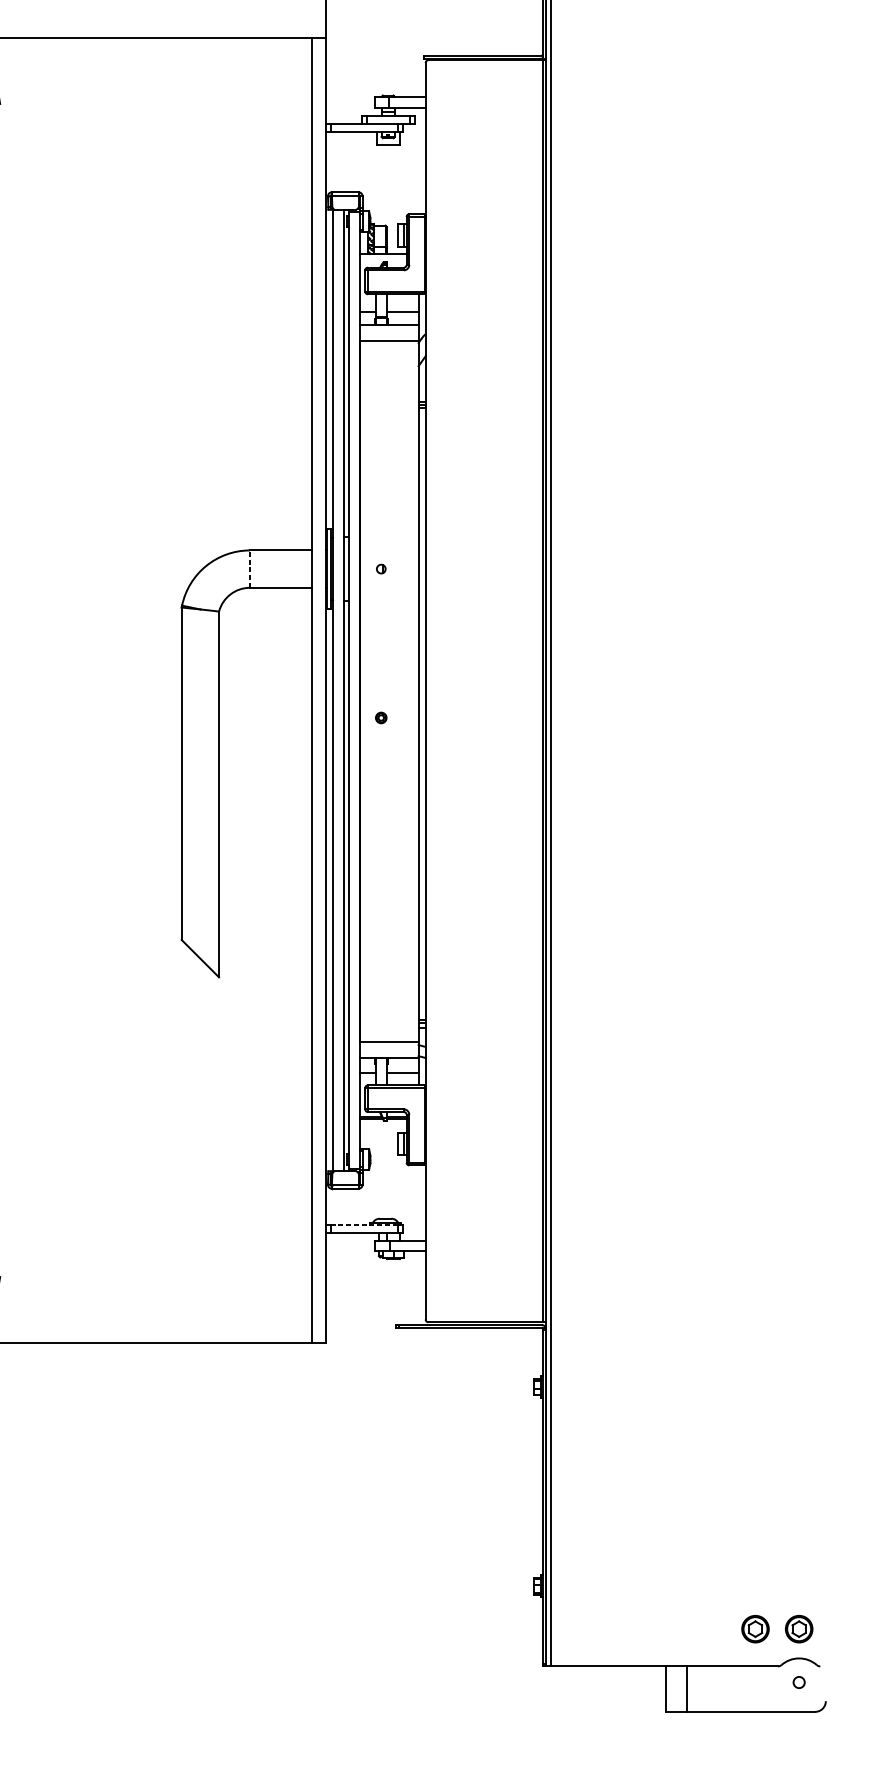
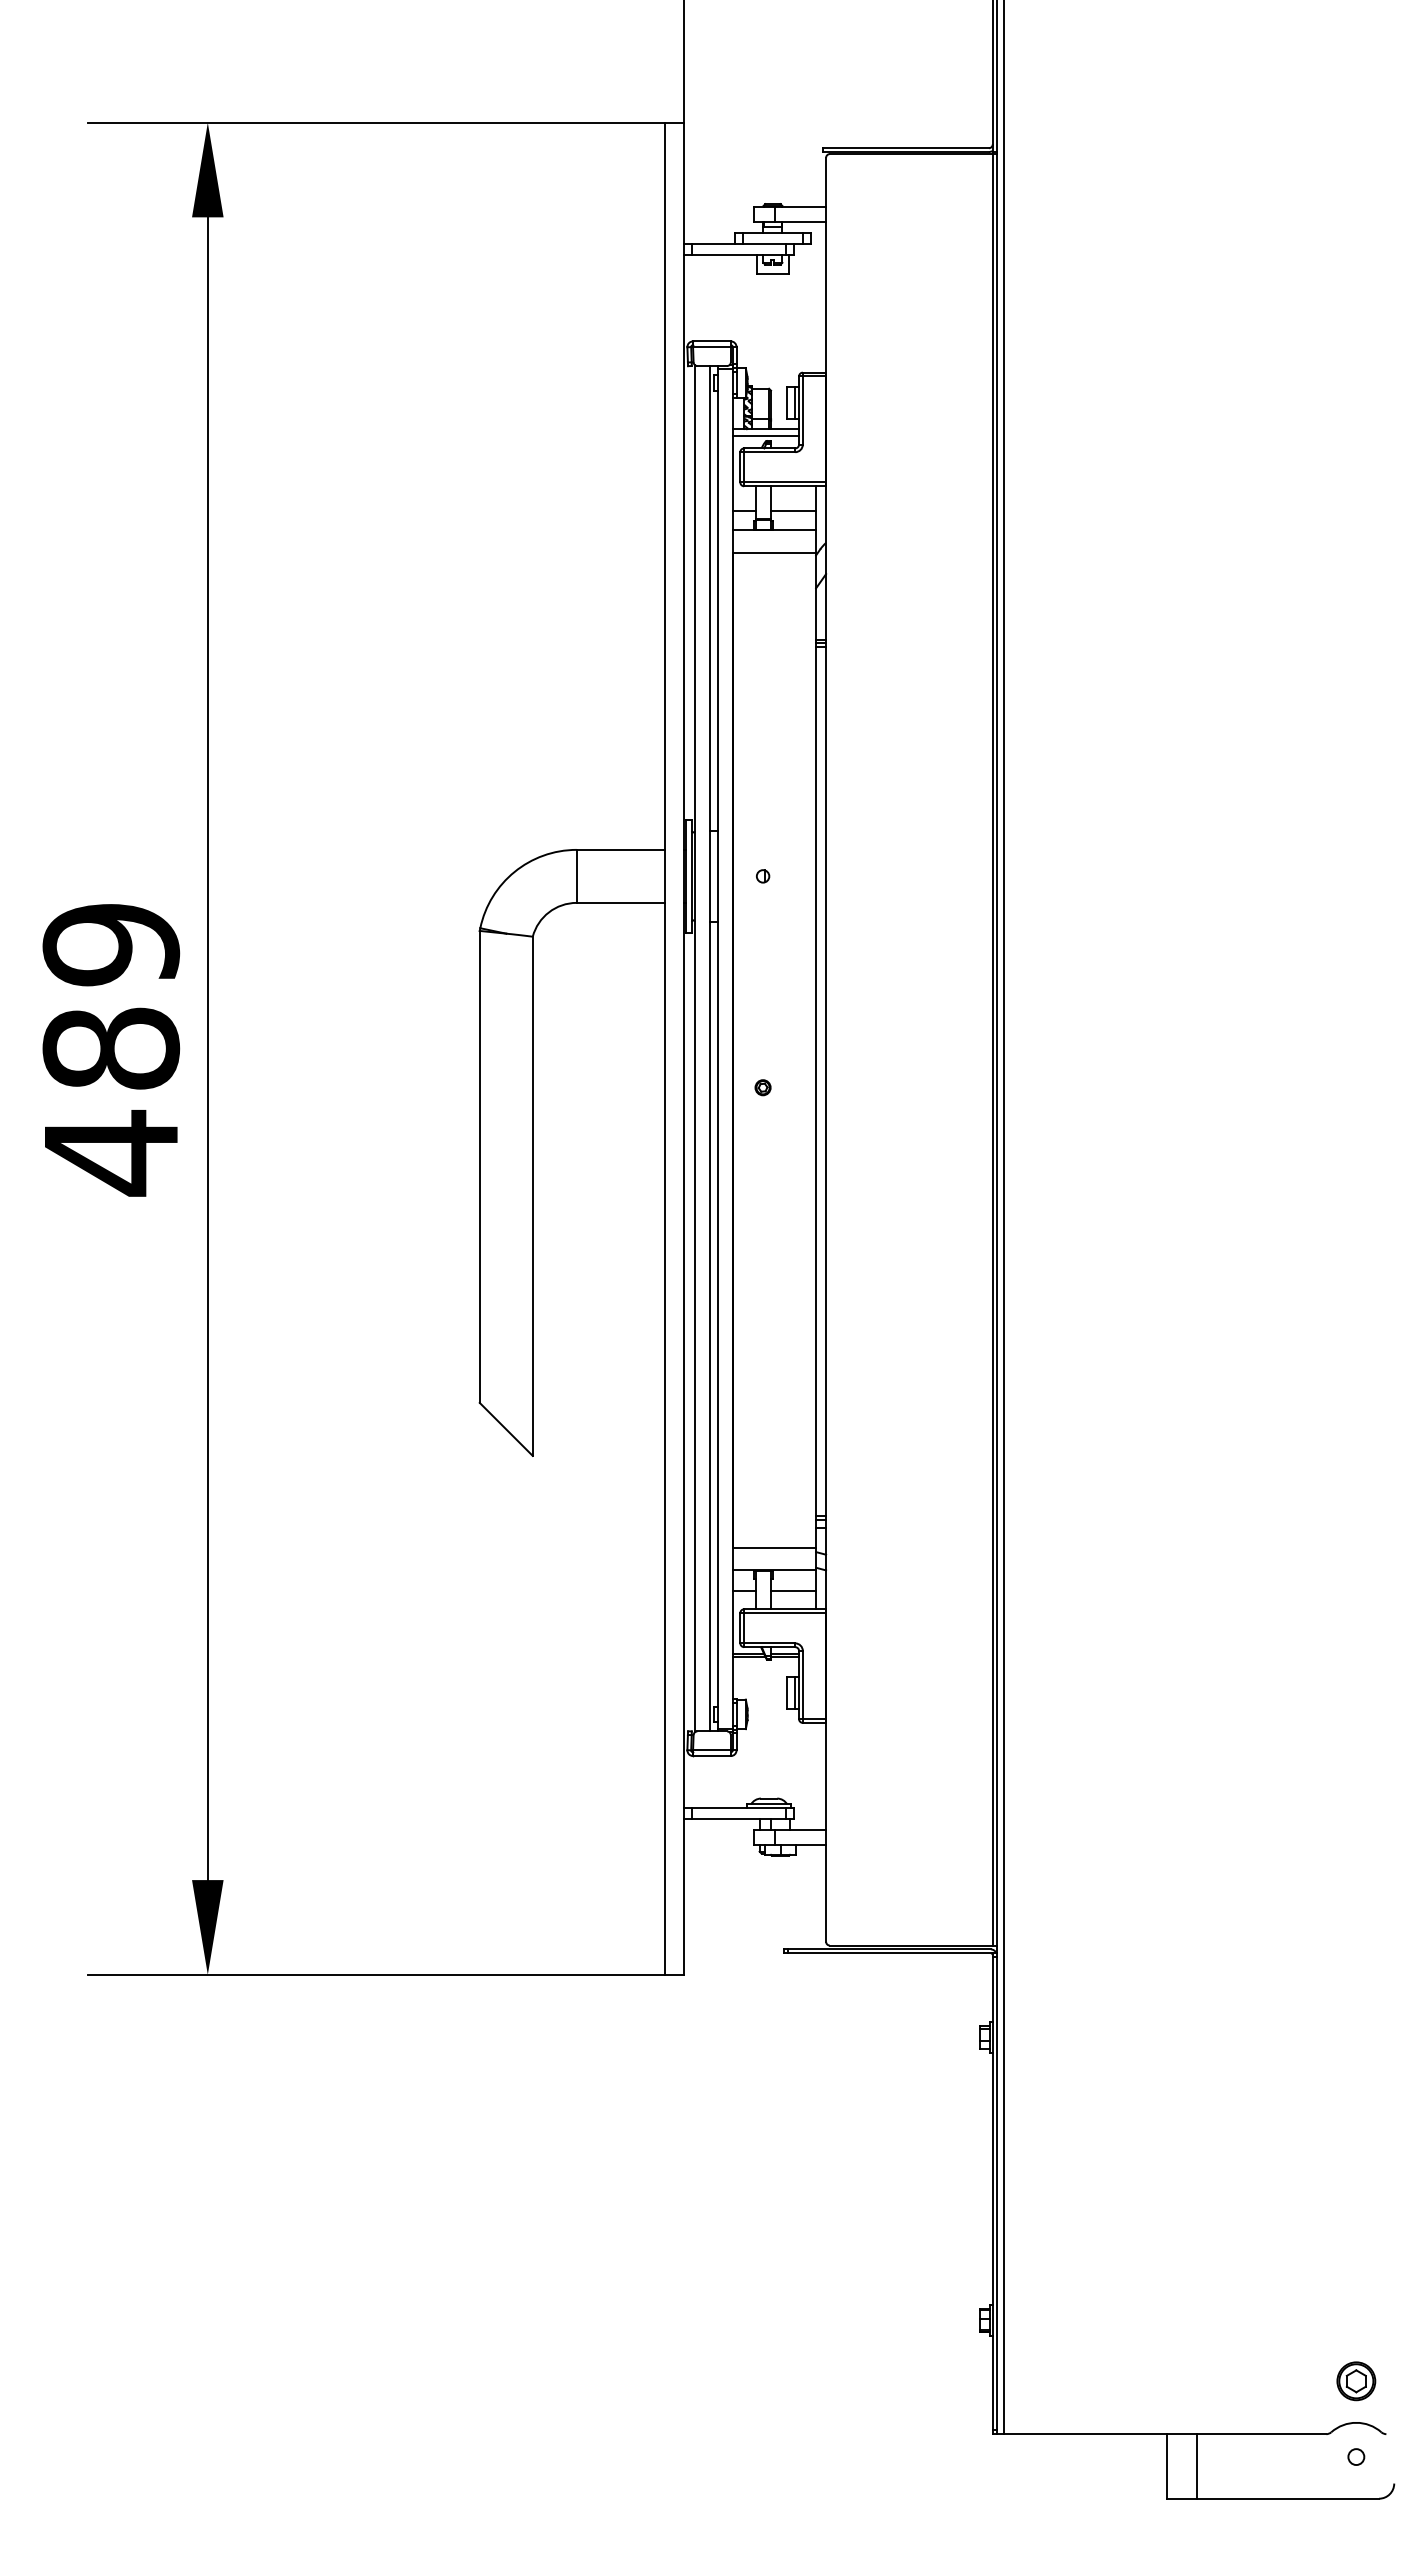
line: (382, 259) -> (765, 436), added
line: (249, 569) -> (576, 876), dashed -> solid
line: (363, 1225) -> (738, 1808), dashed -> solid
part: (755, 1629) -> (1294, 2381), removed

